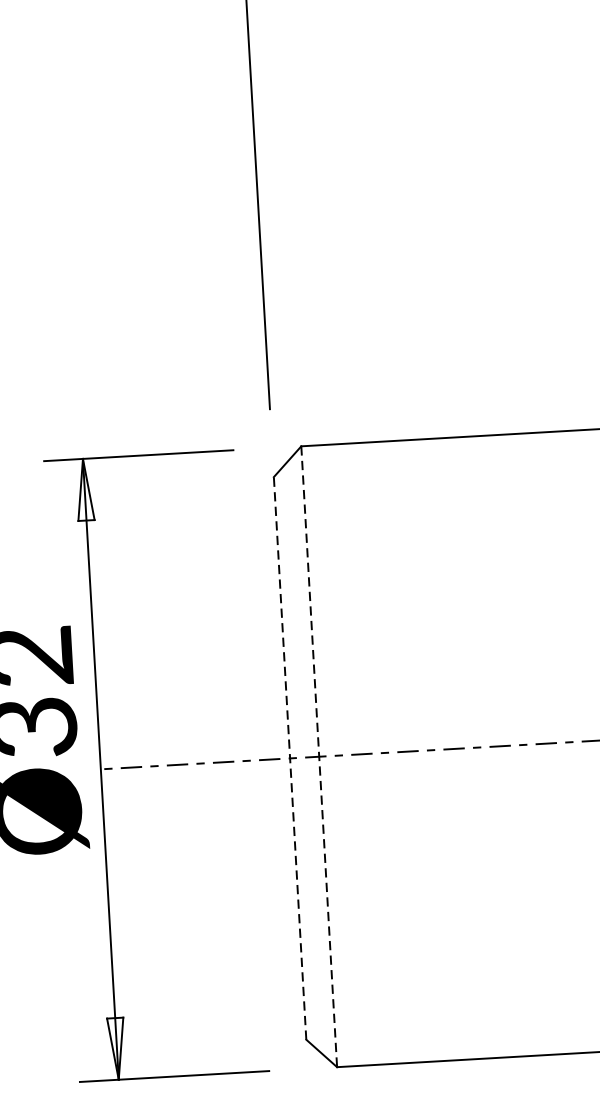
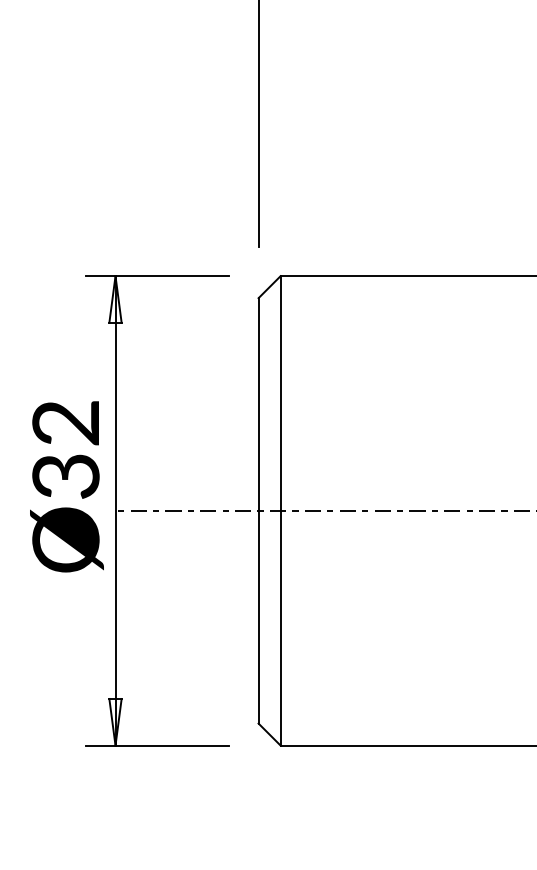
line: (319, 756) -> (280, 510), dashed -> solid
line: (289, 757) -> (258, 510), dashed -> solid

